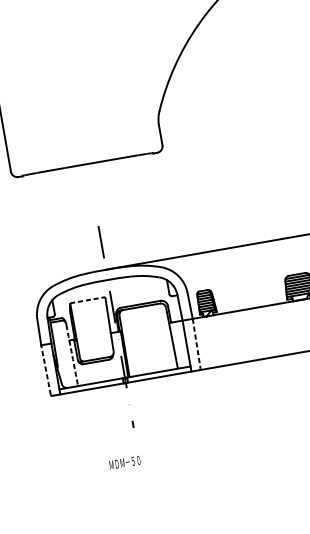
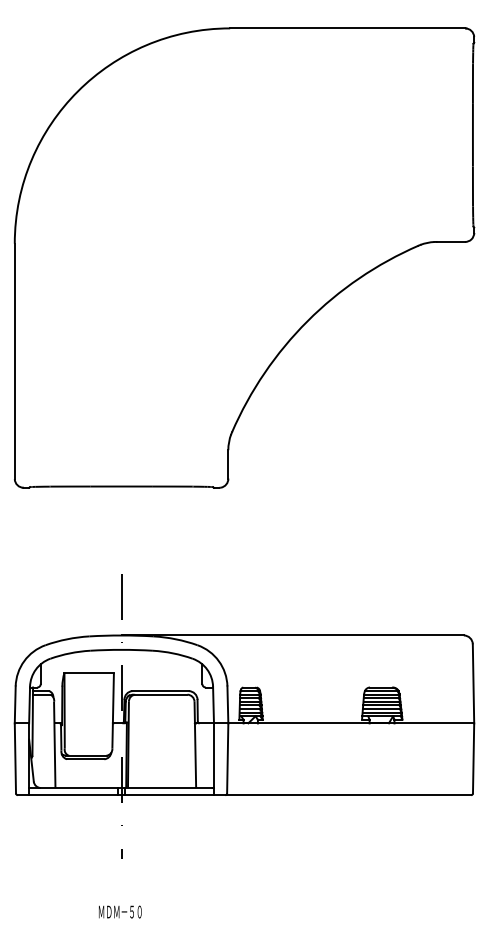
line: (87, 299) -> (89, 672), dashed -> solid
line: (196, 343) -> (227, 758), dashed -> solid
arc: (72, 355) -> (54, 744), dashed -> solid
line: (45, 369) -> (15, 757), dashed -> solid
text: (125, 462) -> (120, 911), moved

